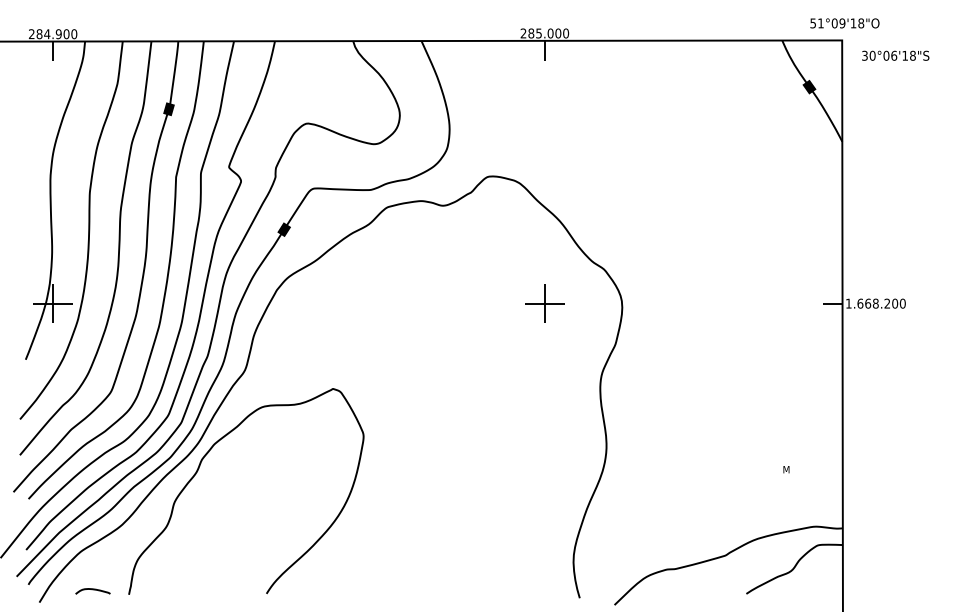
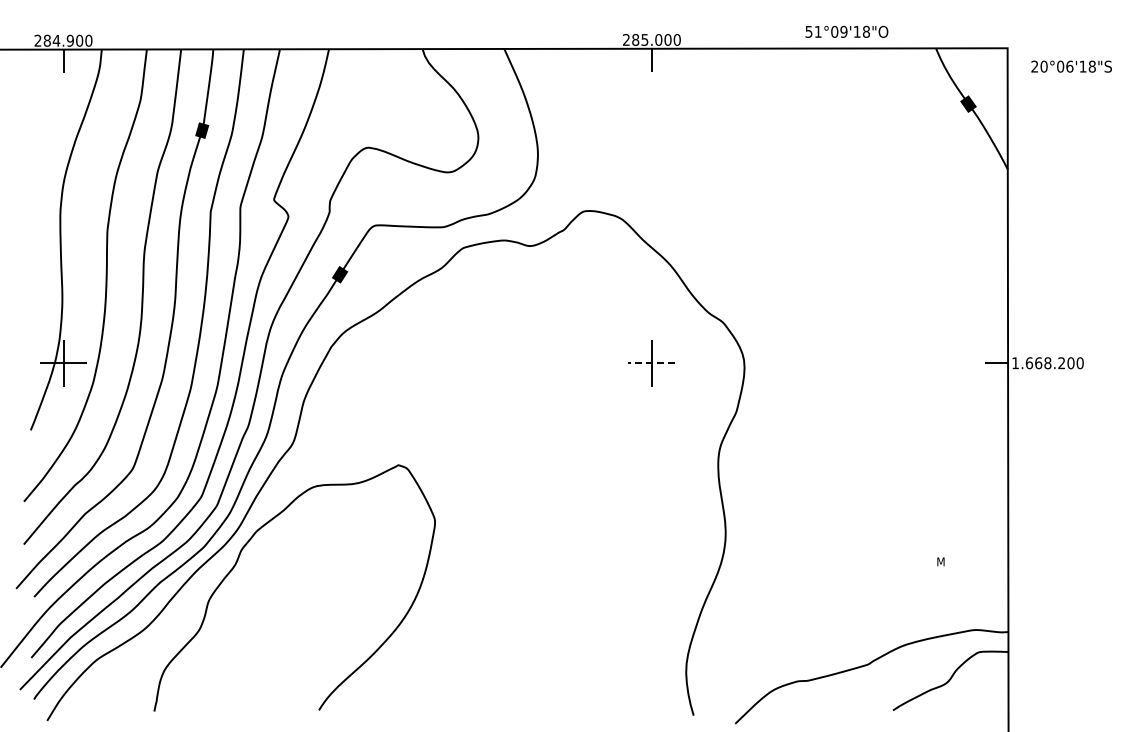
text: (844, 23) -> (846, 31), moved
text: (864, 55) -> (1034, 66), 30°06'18"S -> 20°06'18"S
line: (544, 303) -> (651, 363), solid -> dashed
curve: (93, 589) -> (111, 705), removed

